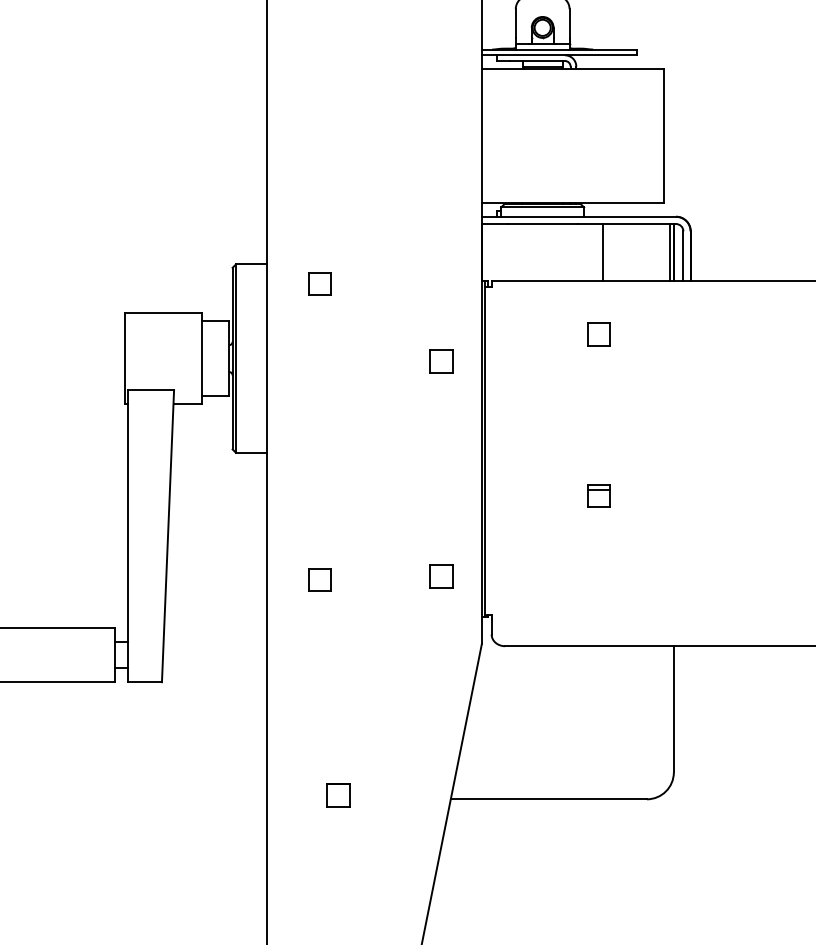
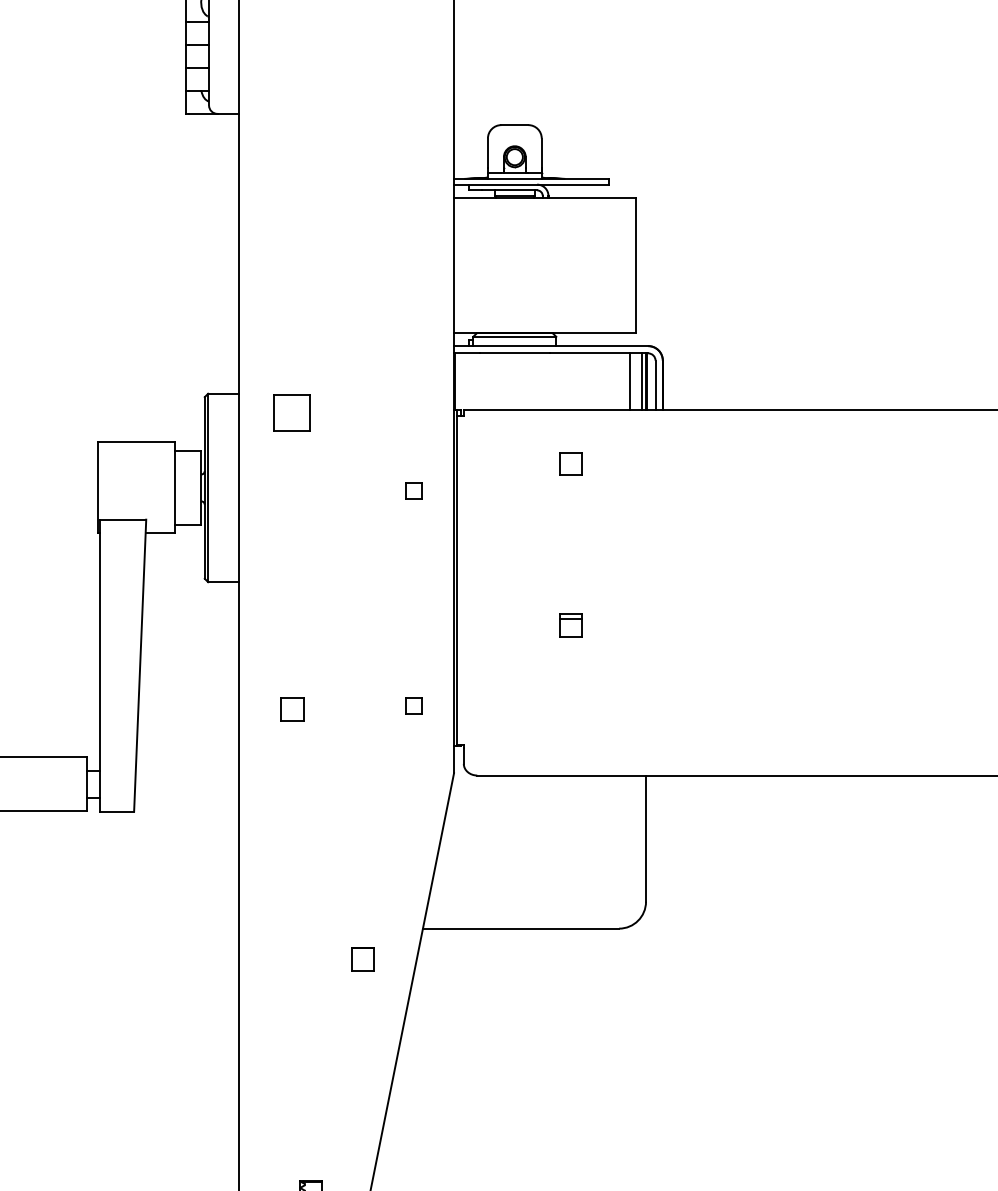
line: (603, 252) -> (630, 381), moved
part: (320, 284) -> (292, 413), size x1.6
part: (441, 361) -> (413, 490), size x0.7
part: (441, 576) -> (413, 705), size x0.7
part: (338, 795) -> (362, 959), moved

